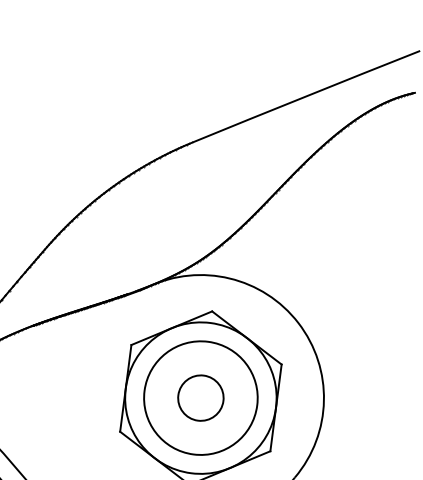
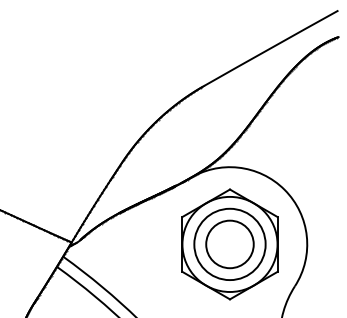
circle: (200, 398) -> (229, 244), size x1.67

